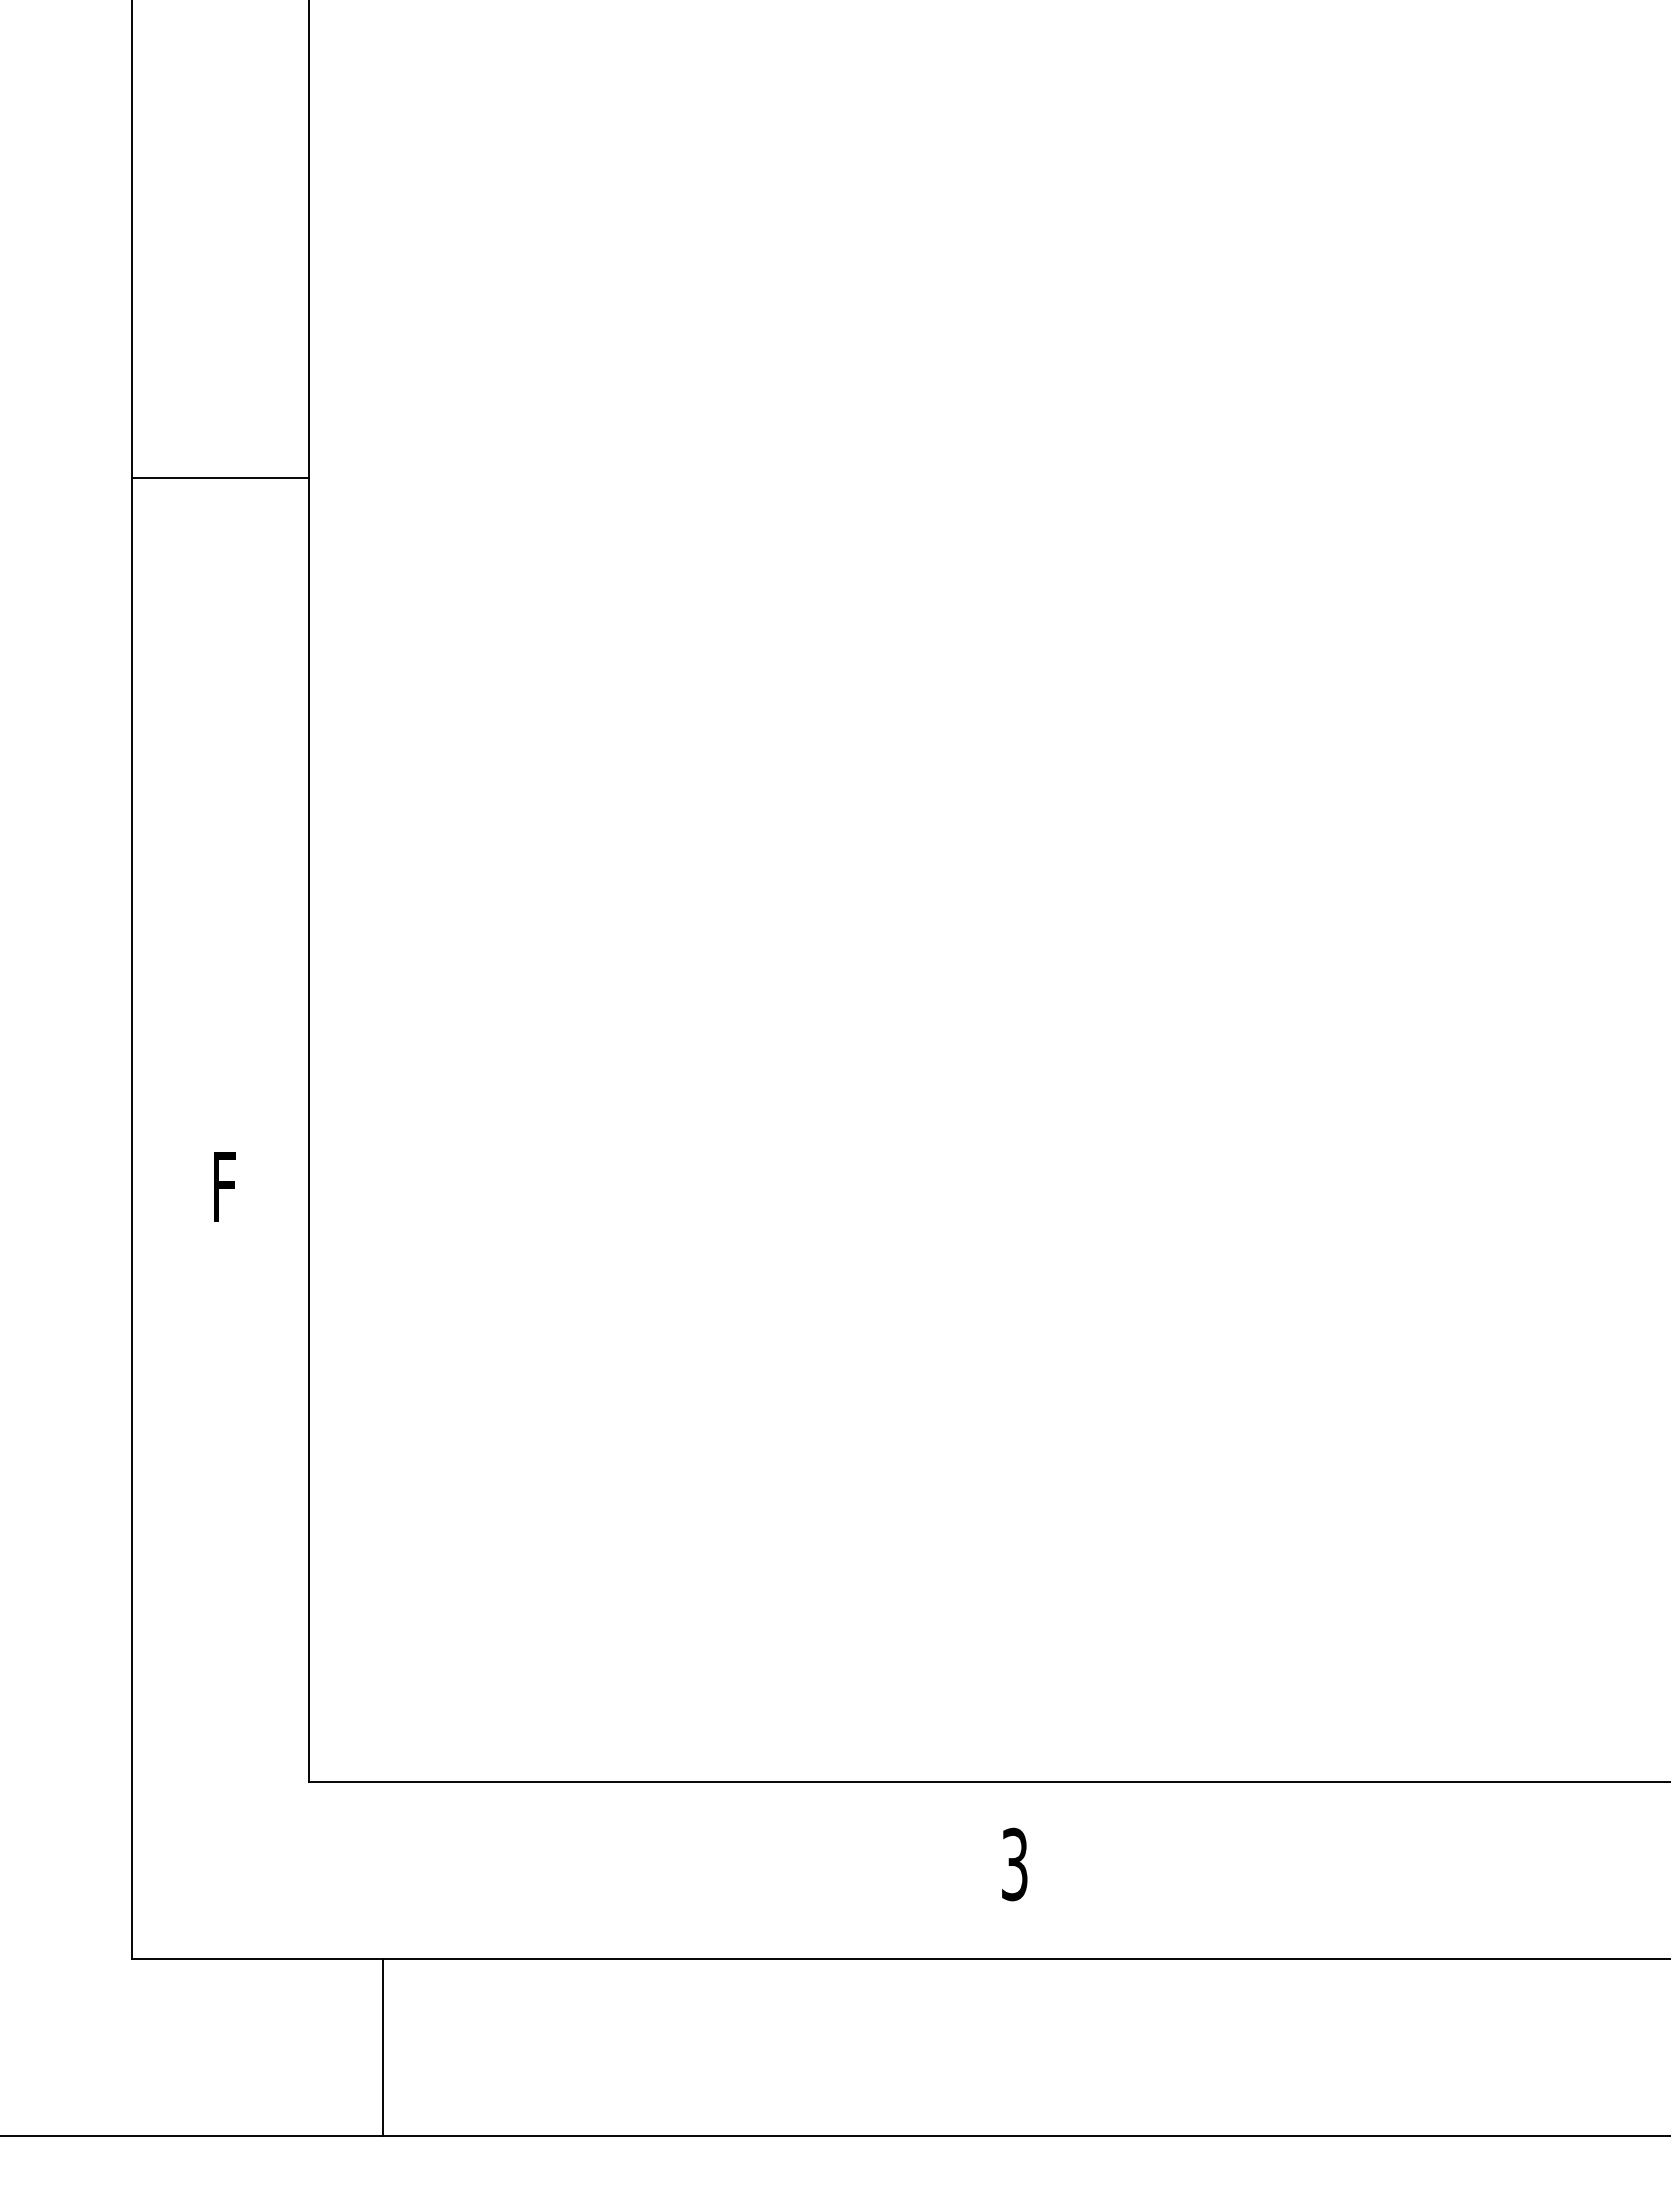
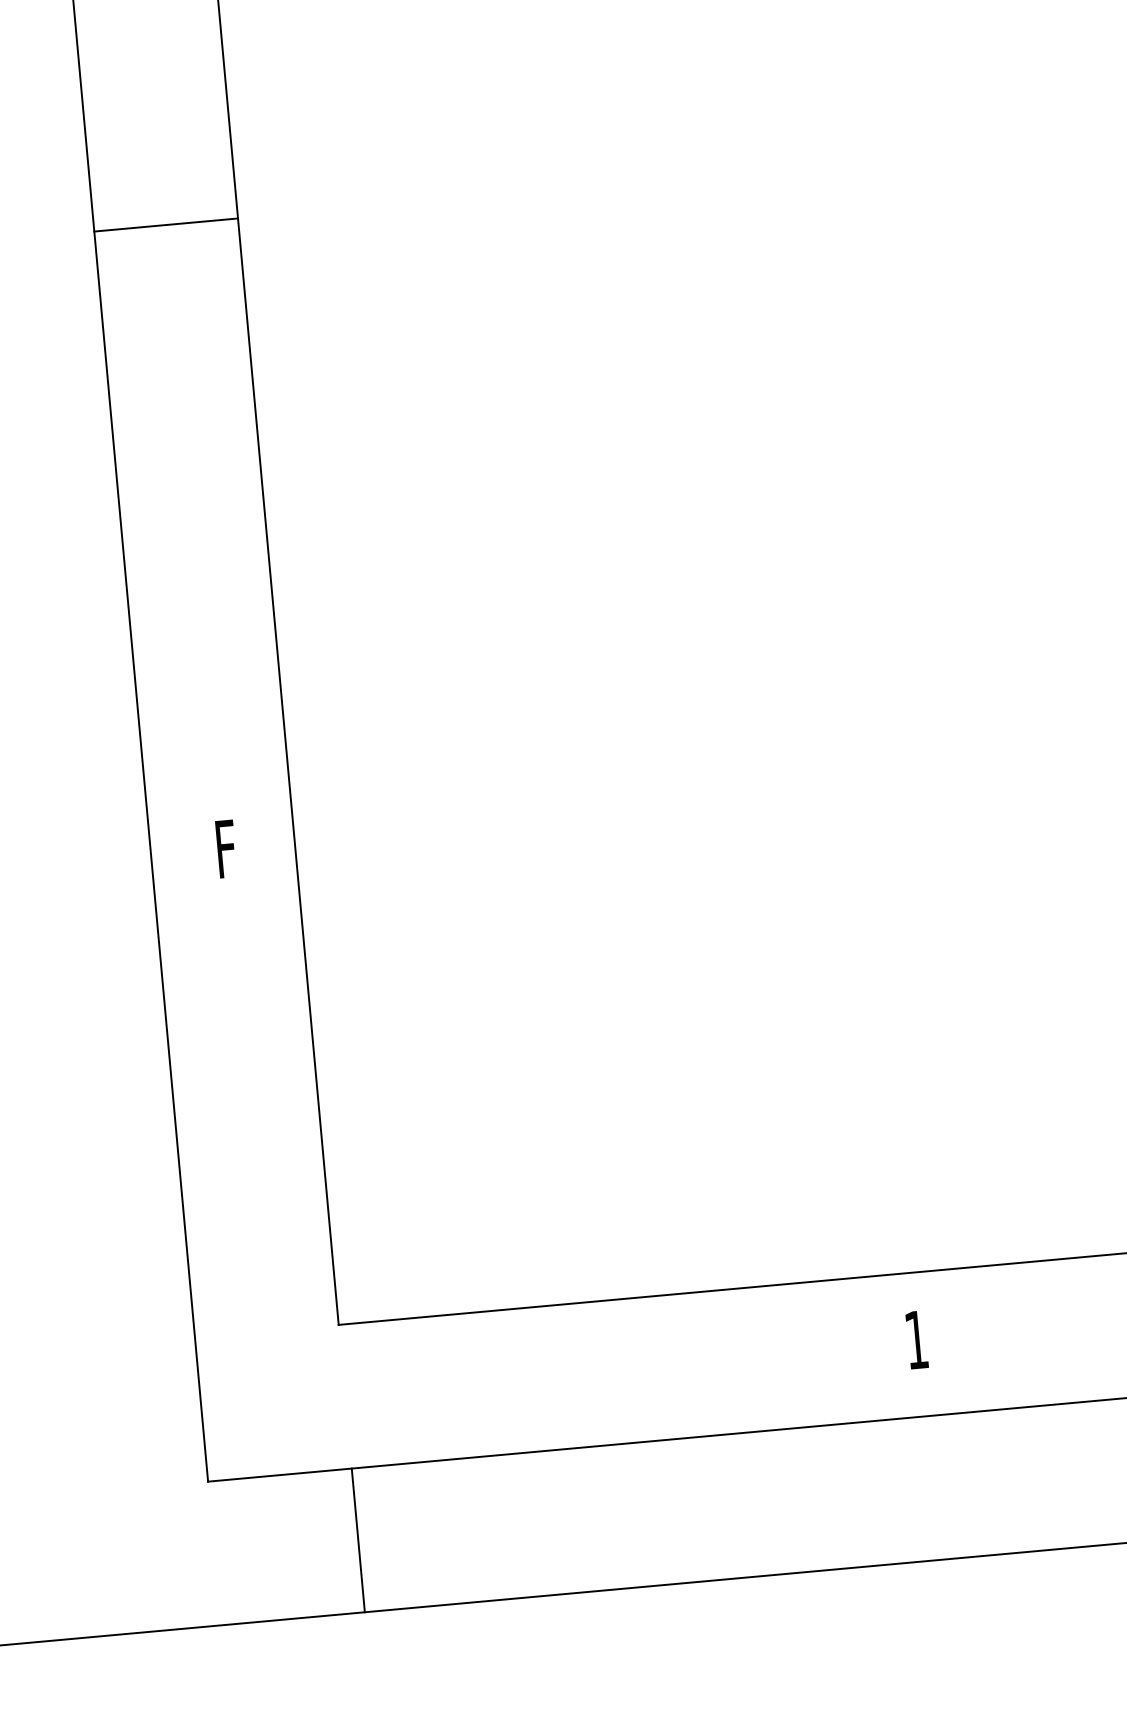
line: (220, 477) -> (165, 224), moved
text: (1014, 1864) -> (916, 1340), 3 -> 1
line: (383, 2047) -> (358, 1540), moved

